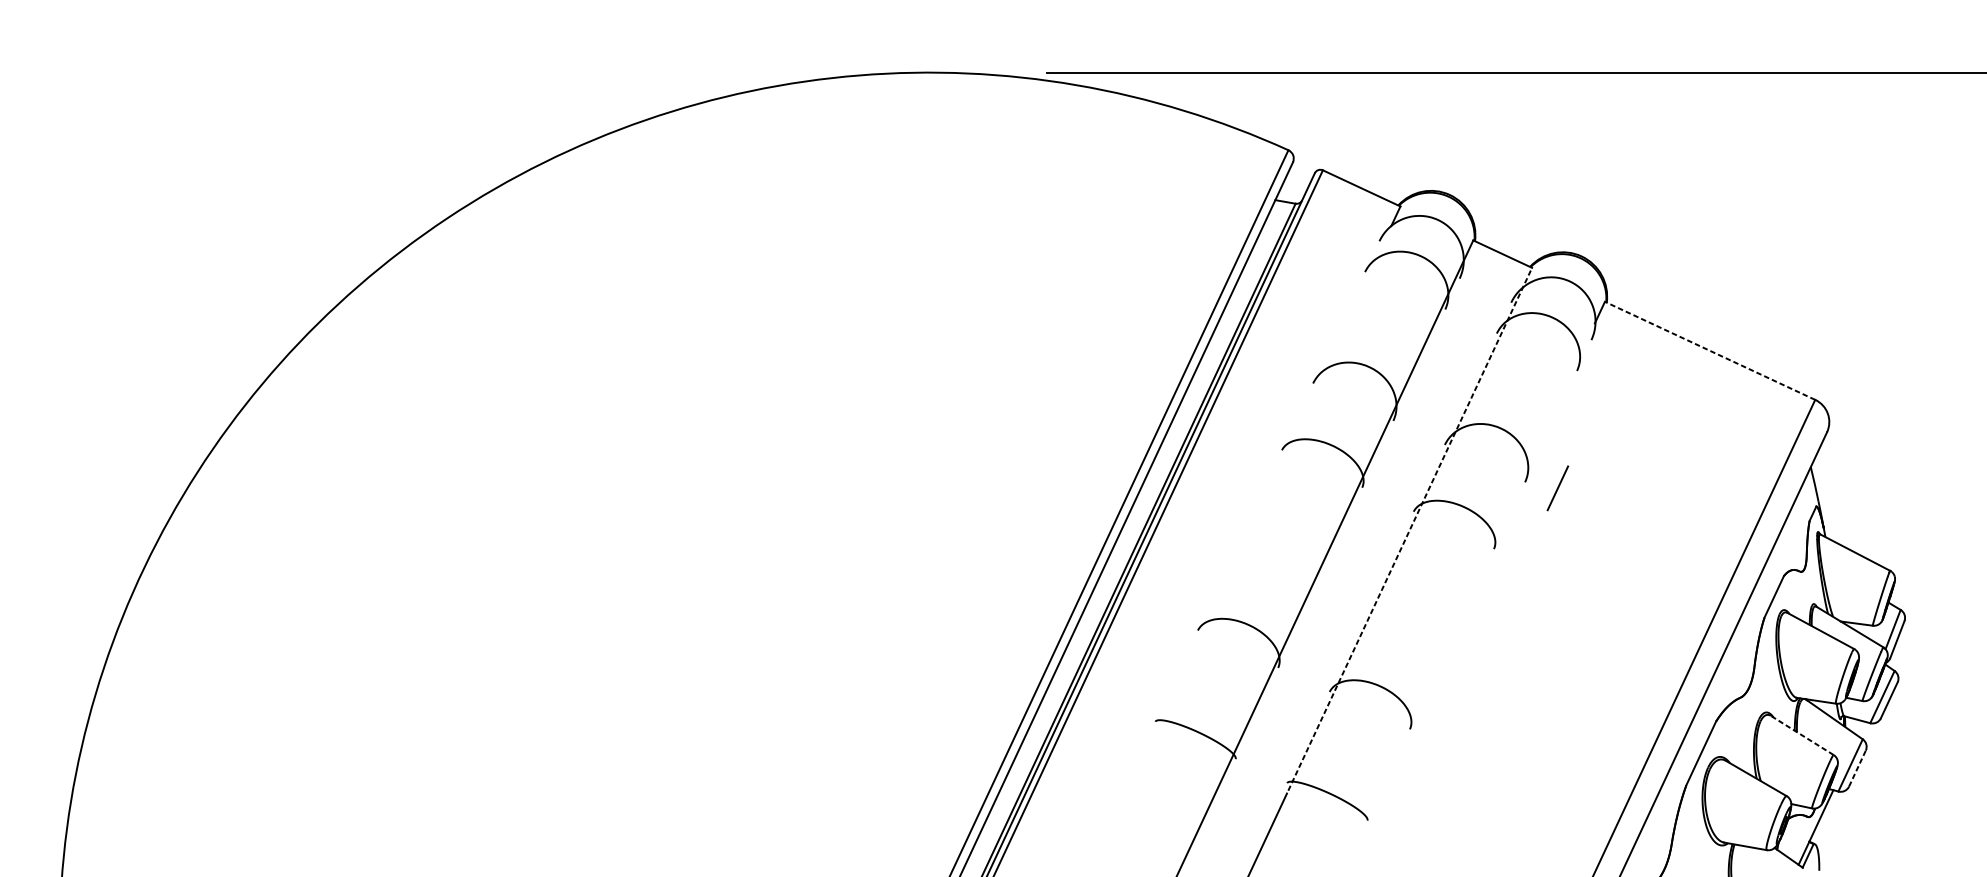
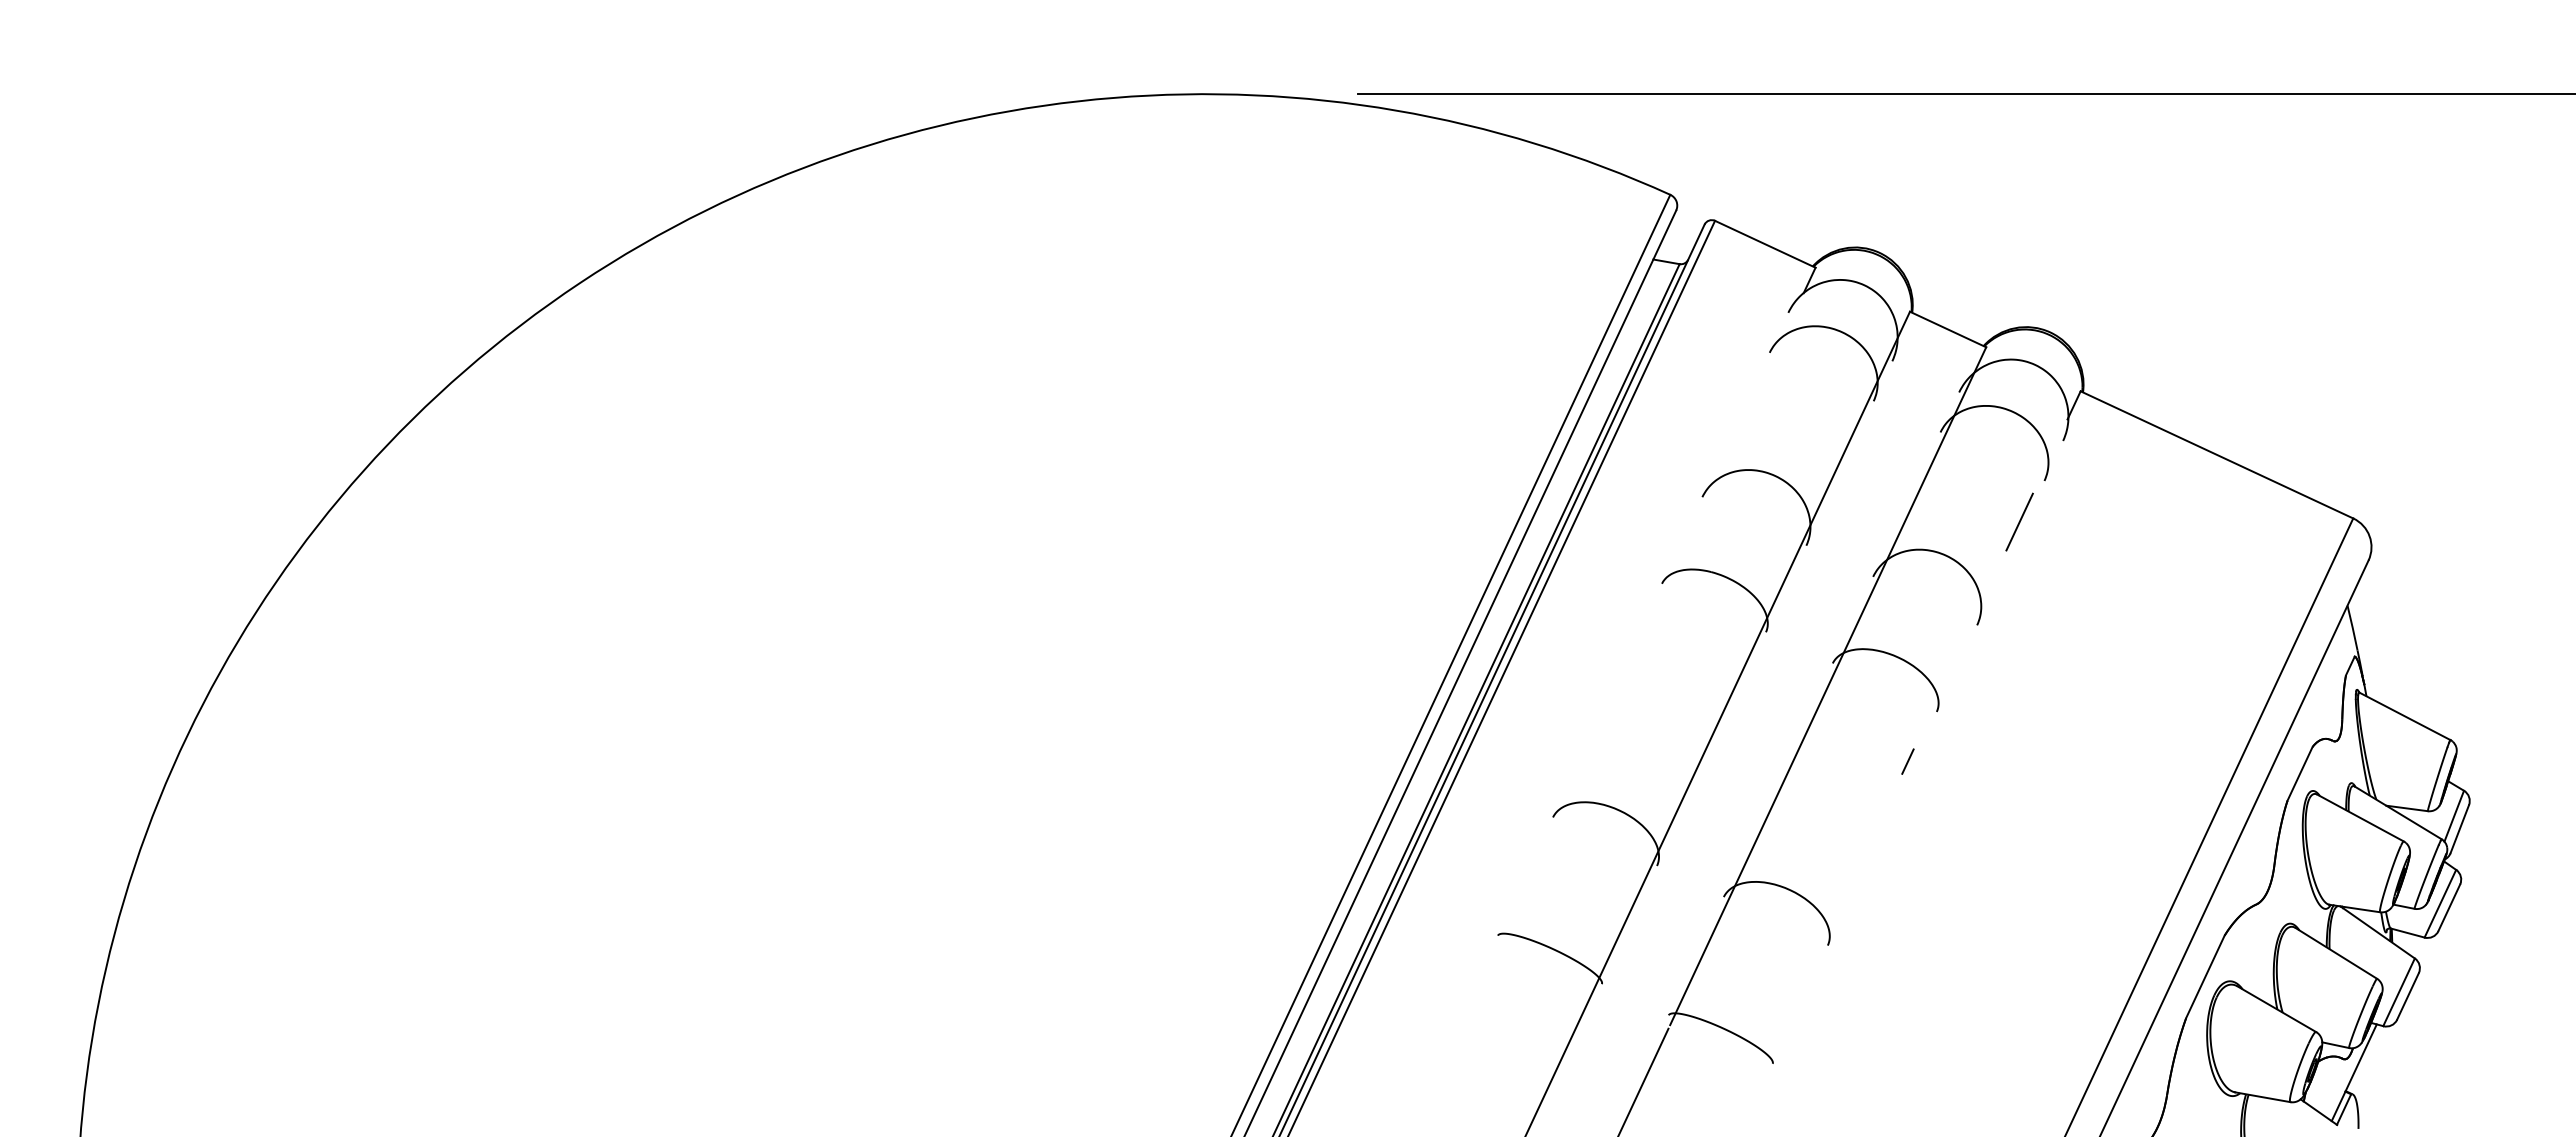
line: (1709, 350) -> (2216, 454), dashed -> solid
line: (1557, 487) -> (2019, 521), moved
line: (1410, 529) -> (1828, 686), dashed -> solid
line: (1471, 587) -> (1907, 761), added
line: (1802, 735) -> (2336, 953), dashed -> solid
line: (1857, 768) -> (2407, 996), dashed -> solid

